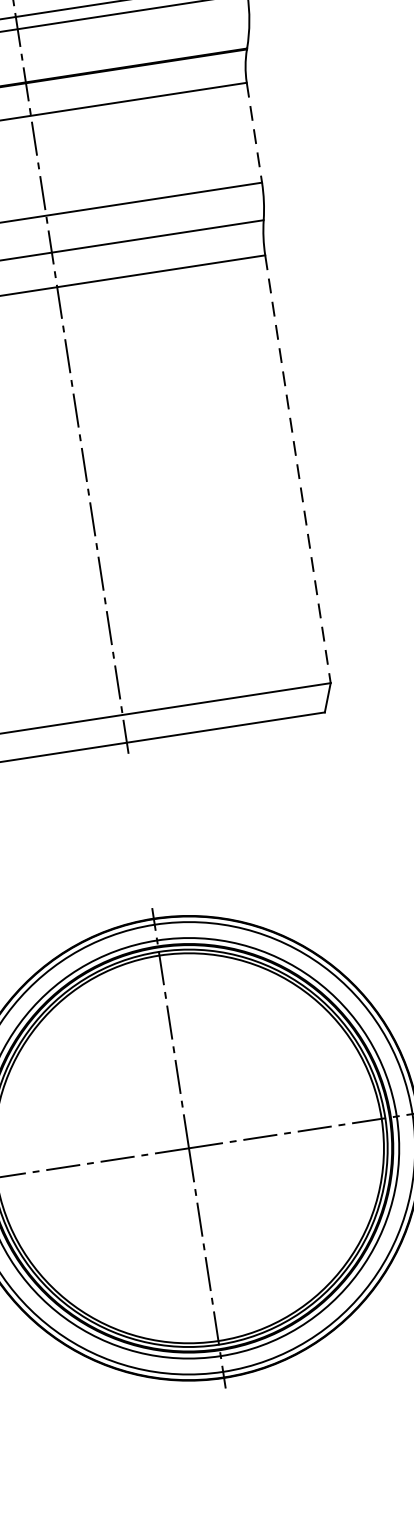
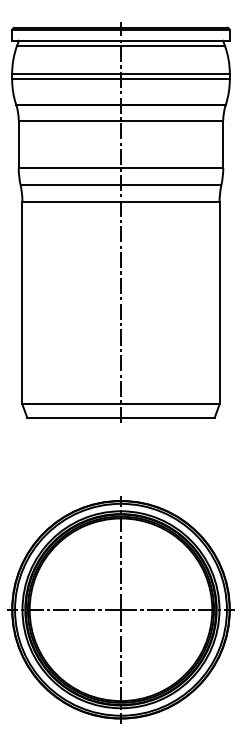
line: (255, 133) -> (223, 144), dashed -> solid
line: (297, 470) -> (219, 303), dashed -> solid

